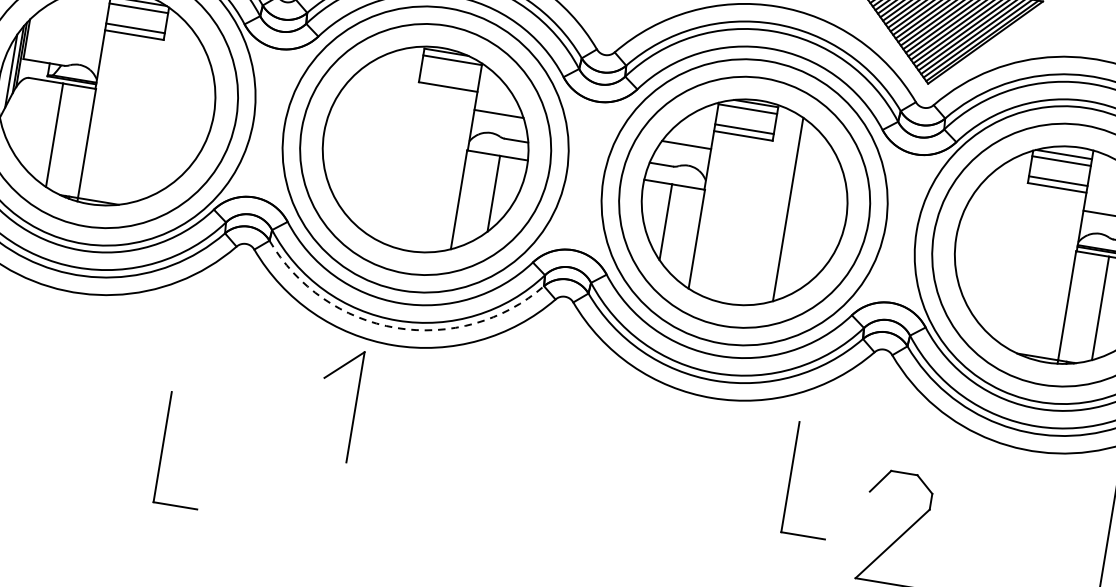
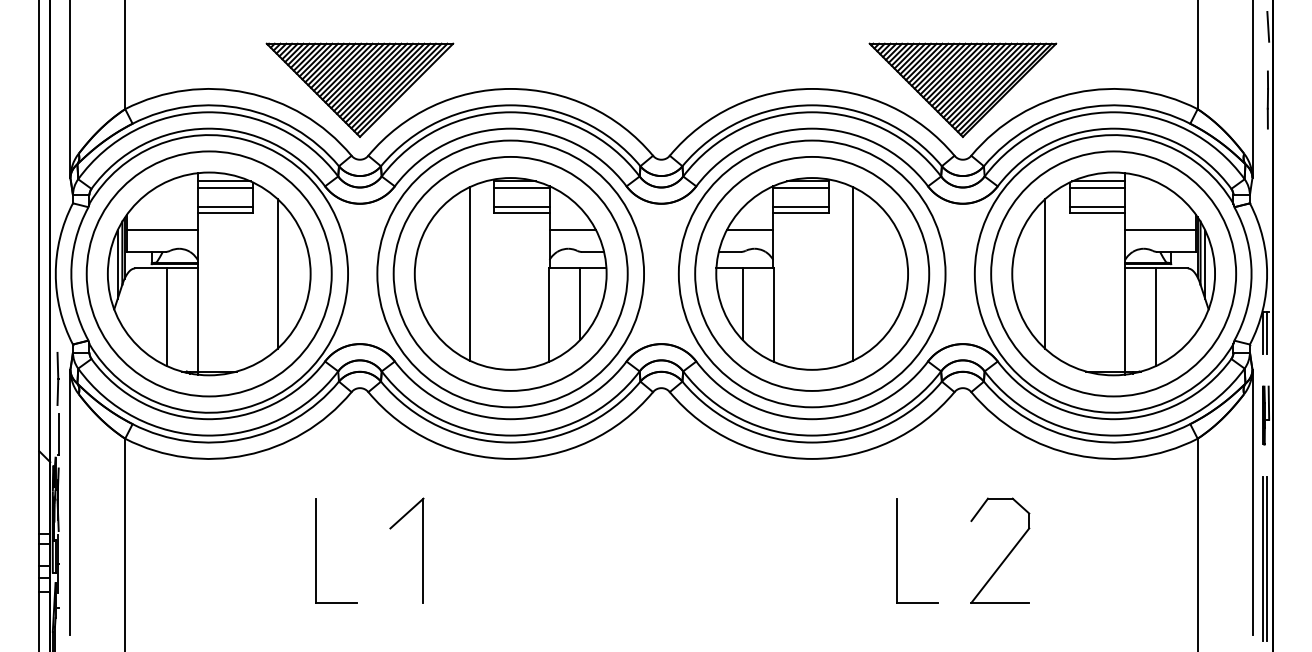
line: (64, 42) -> (162, 230), added
line: (448, 80) -> (521, 206), added
line: (178, 108) -> (277, 273), added
line: (382, 141) -> (469, 273), added
line: (991, 242) -> (1045, 273), added
arc: (395, 327) -> (510, 442), dashed -> solid
part: (354, 406) -> (422, 550), moved
part: (163, 446) -> (316, 550), moved
part: (790, 476) -> (897, 550), moved

